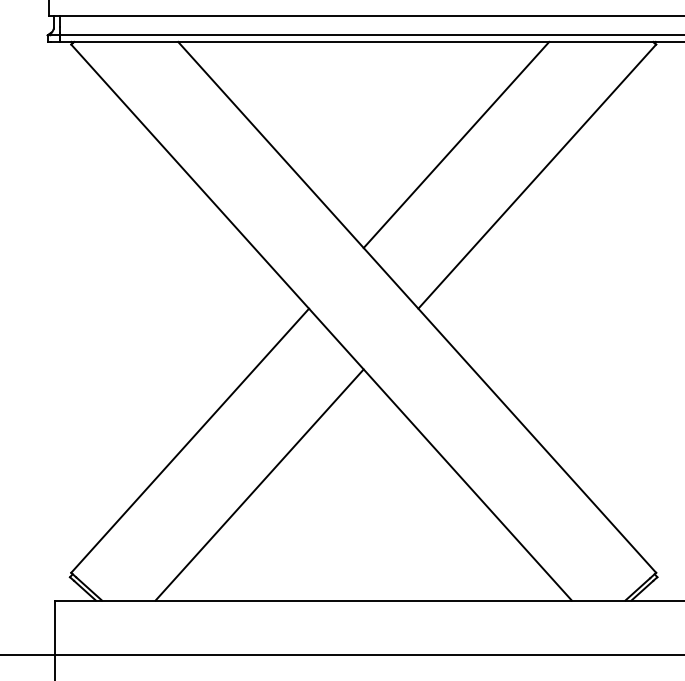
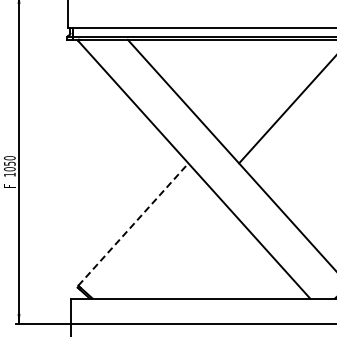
line: (455, 144) -> (256, 87), removed
line: (190, 440) -> (133, 224), solid -> dashed
line: (259, 483) -> (165, 244), removed

